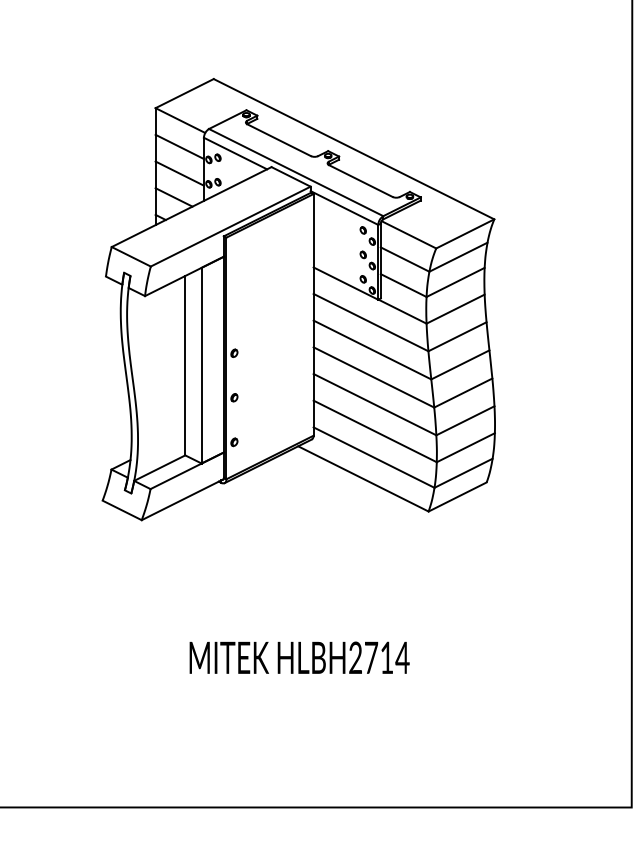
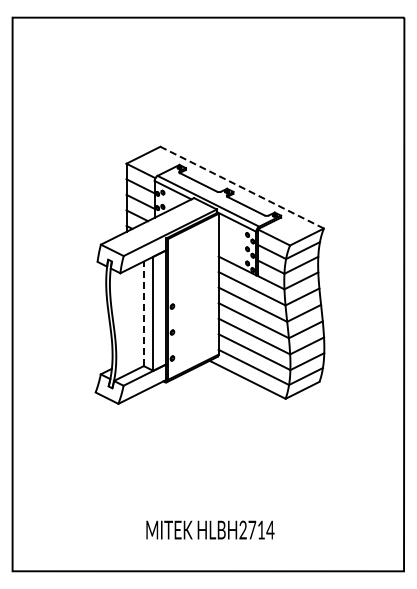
line: (352, 148) -> (241, 187), solid -> dashed
line: (184, 365) -> (143, 313), solid -> dashed
text: (299, 656) -> (210, 529), moved

